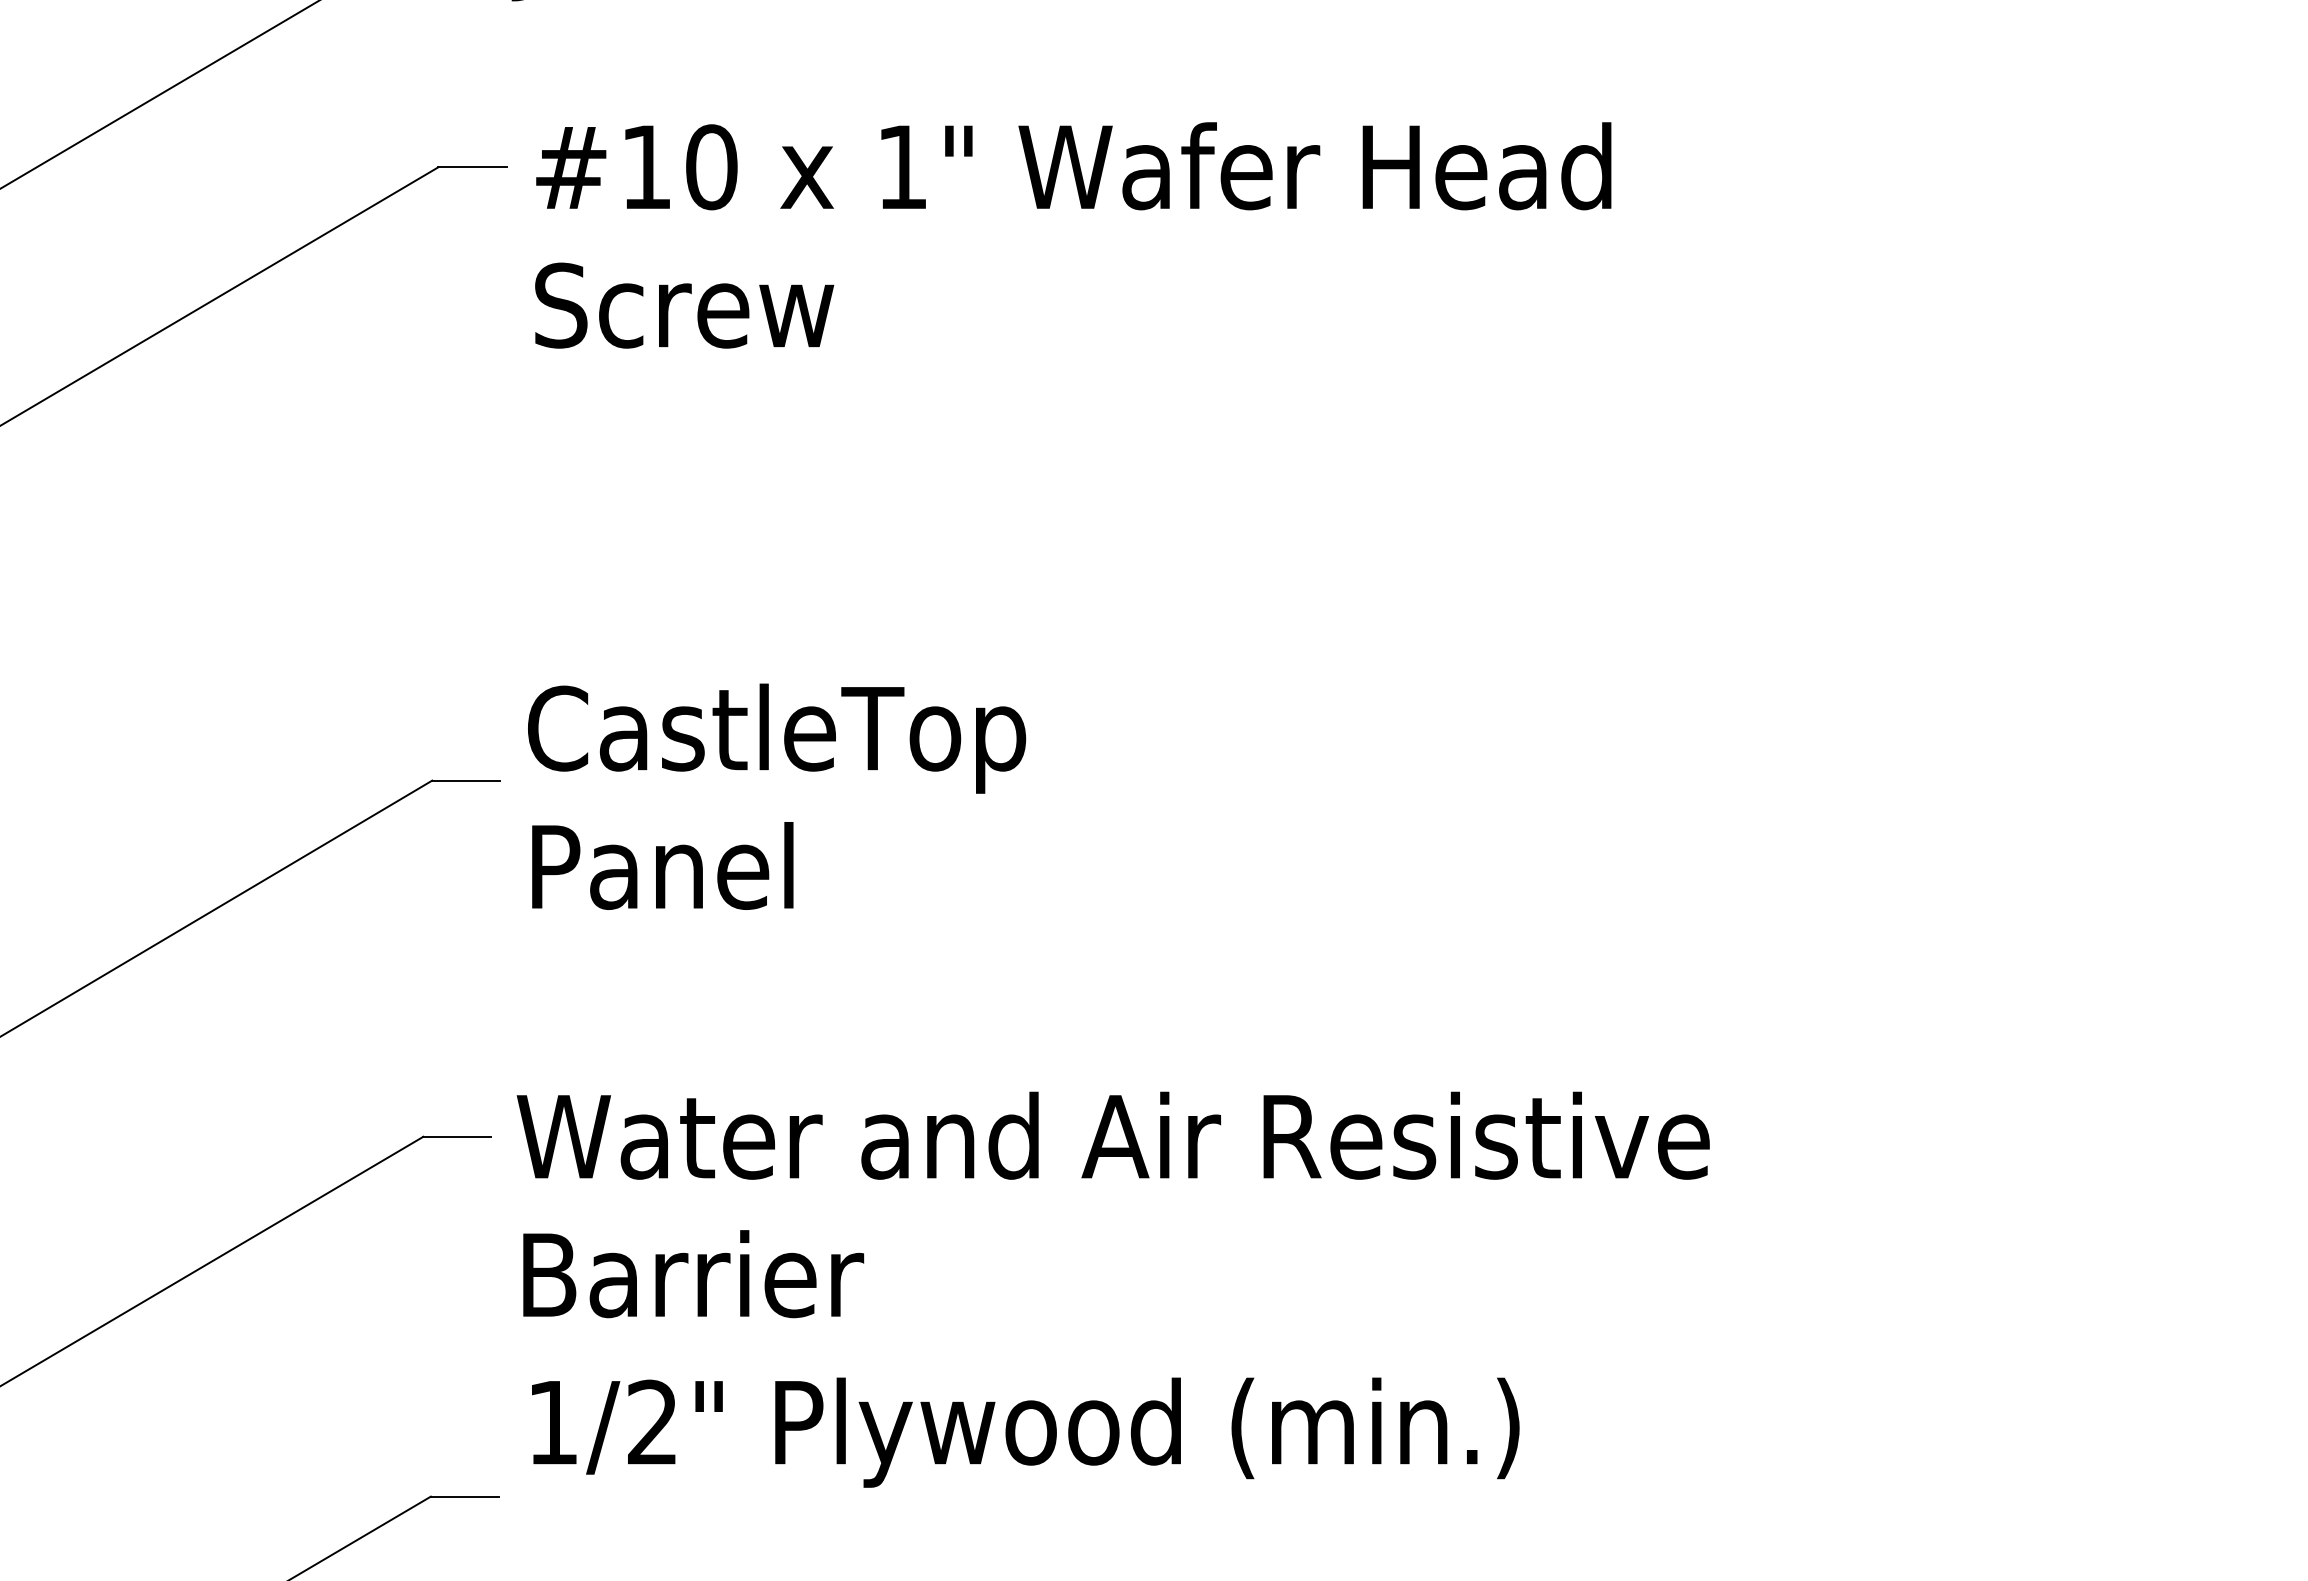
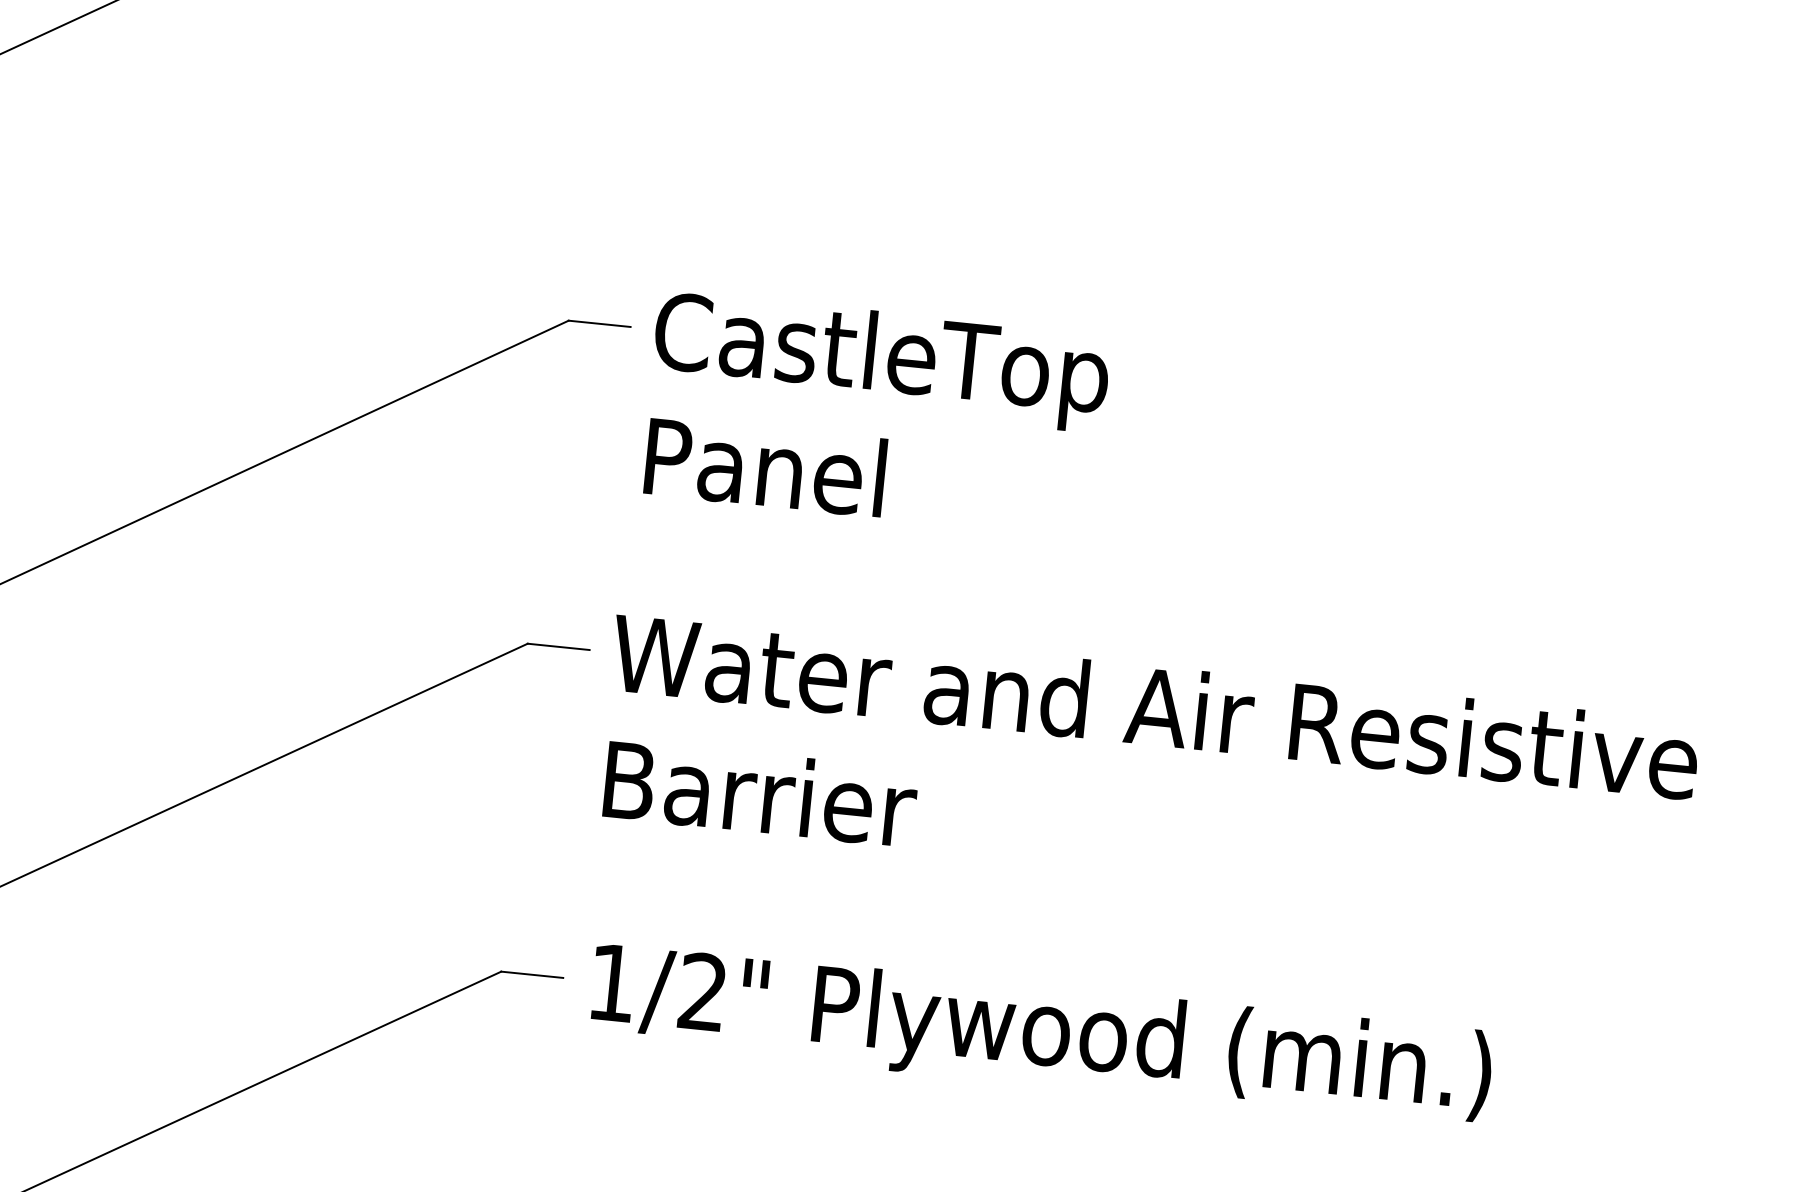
text: (777, 796) -> (876, 414), moved
text: (1025, 1432) -> (1041, 1035), moved

